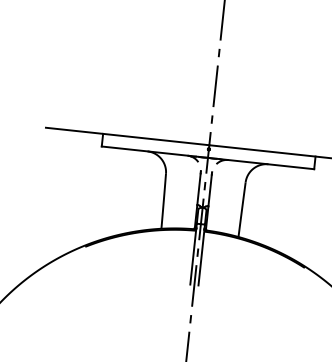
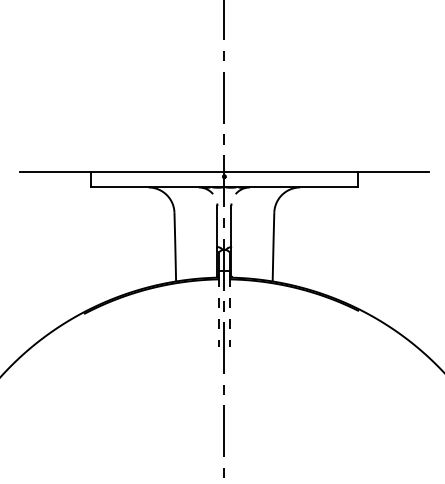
line: (193, 256) -> (219, 311), solid -> dashed
line: (201, 257) -> (229, 311), solid -> dashed

